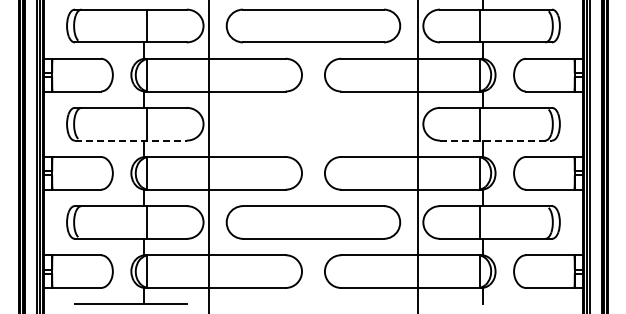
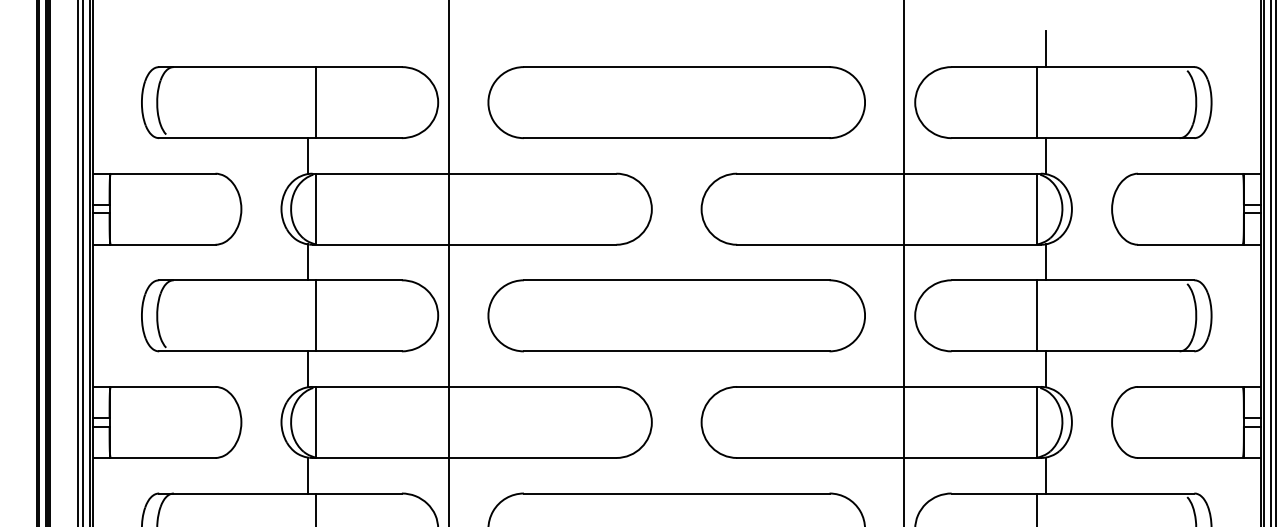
part: (313, 124) -> (676, 316), added
line: (130, 140) -> (279, 351), dashed -> solid
line: (496, 140) -> (1073, 351), dashed -> solid

